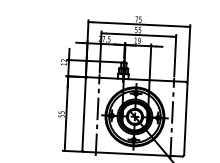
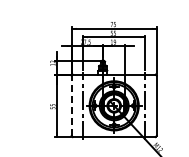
line: (83, 114) -> (71, 105), solid -> dashed

